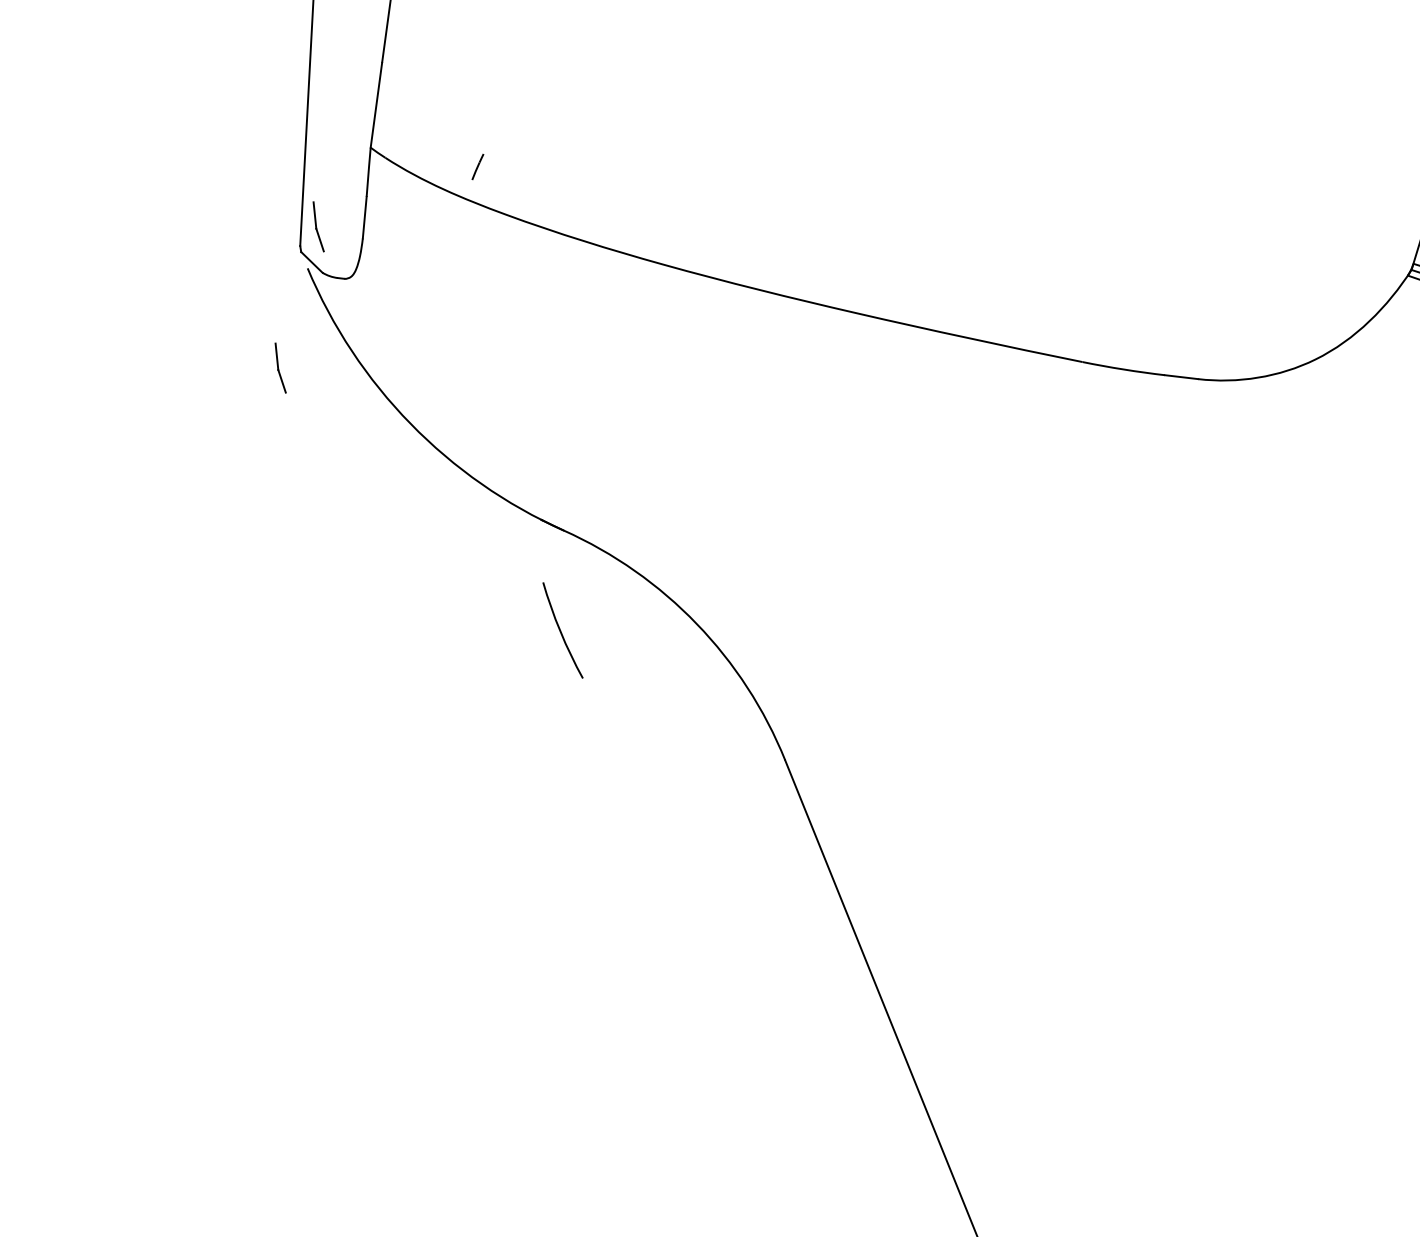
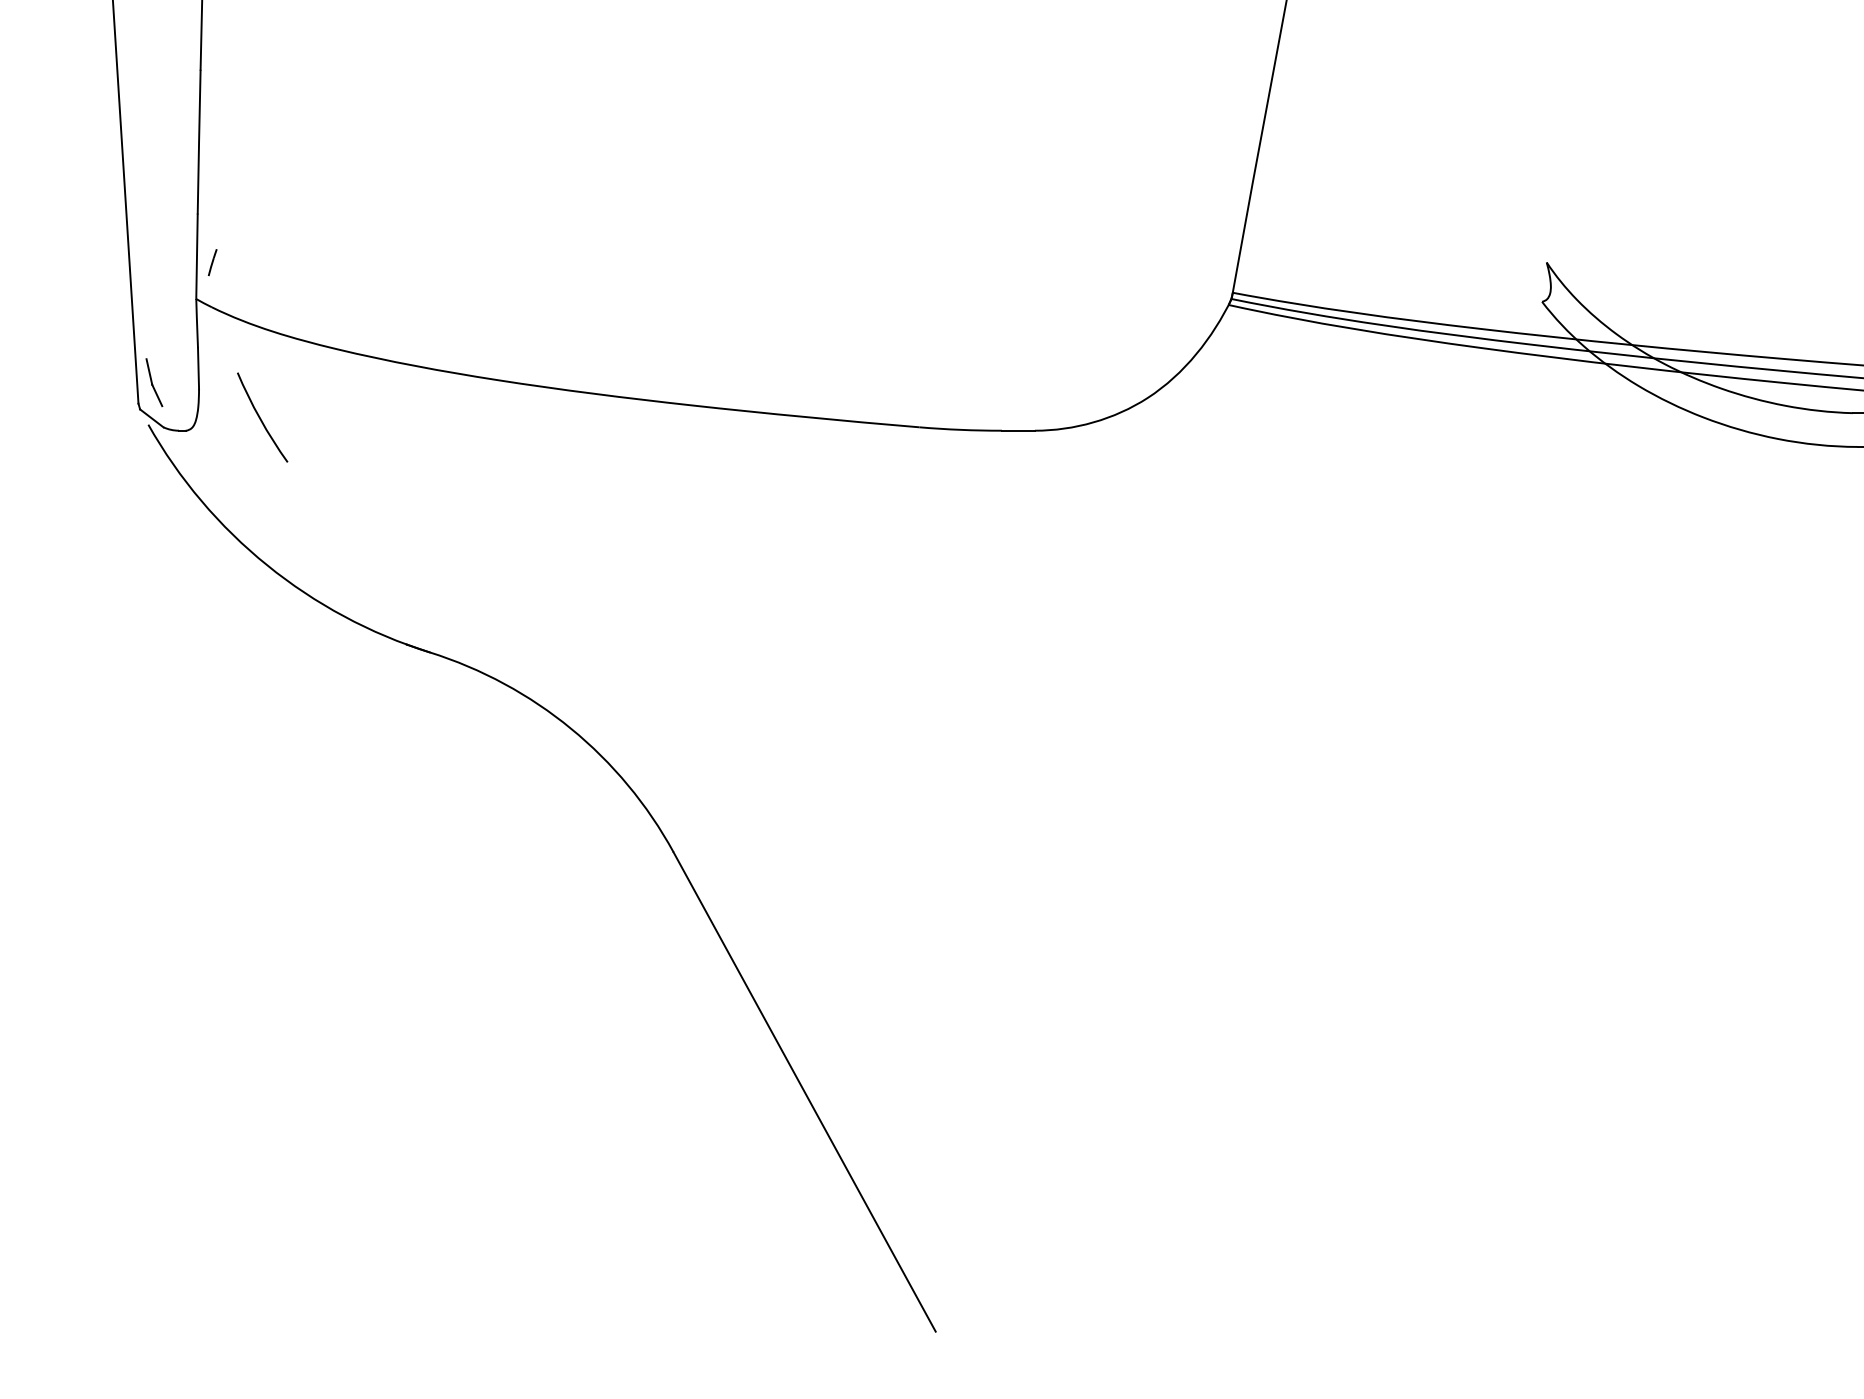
line: (477, 166) -> (212, 262), moved
part: (280, 367) -> (133, 525), removed
arc: (561, 631) -> (261, 418), moved

